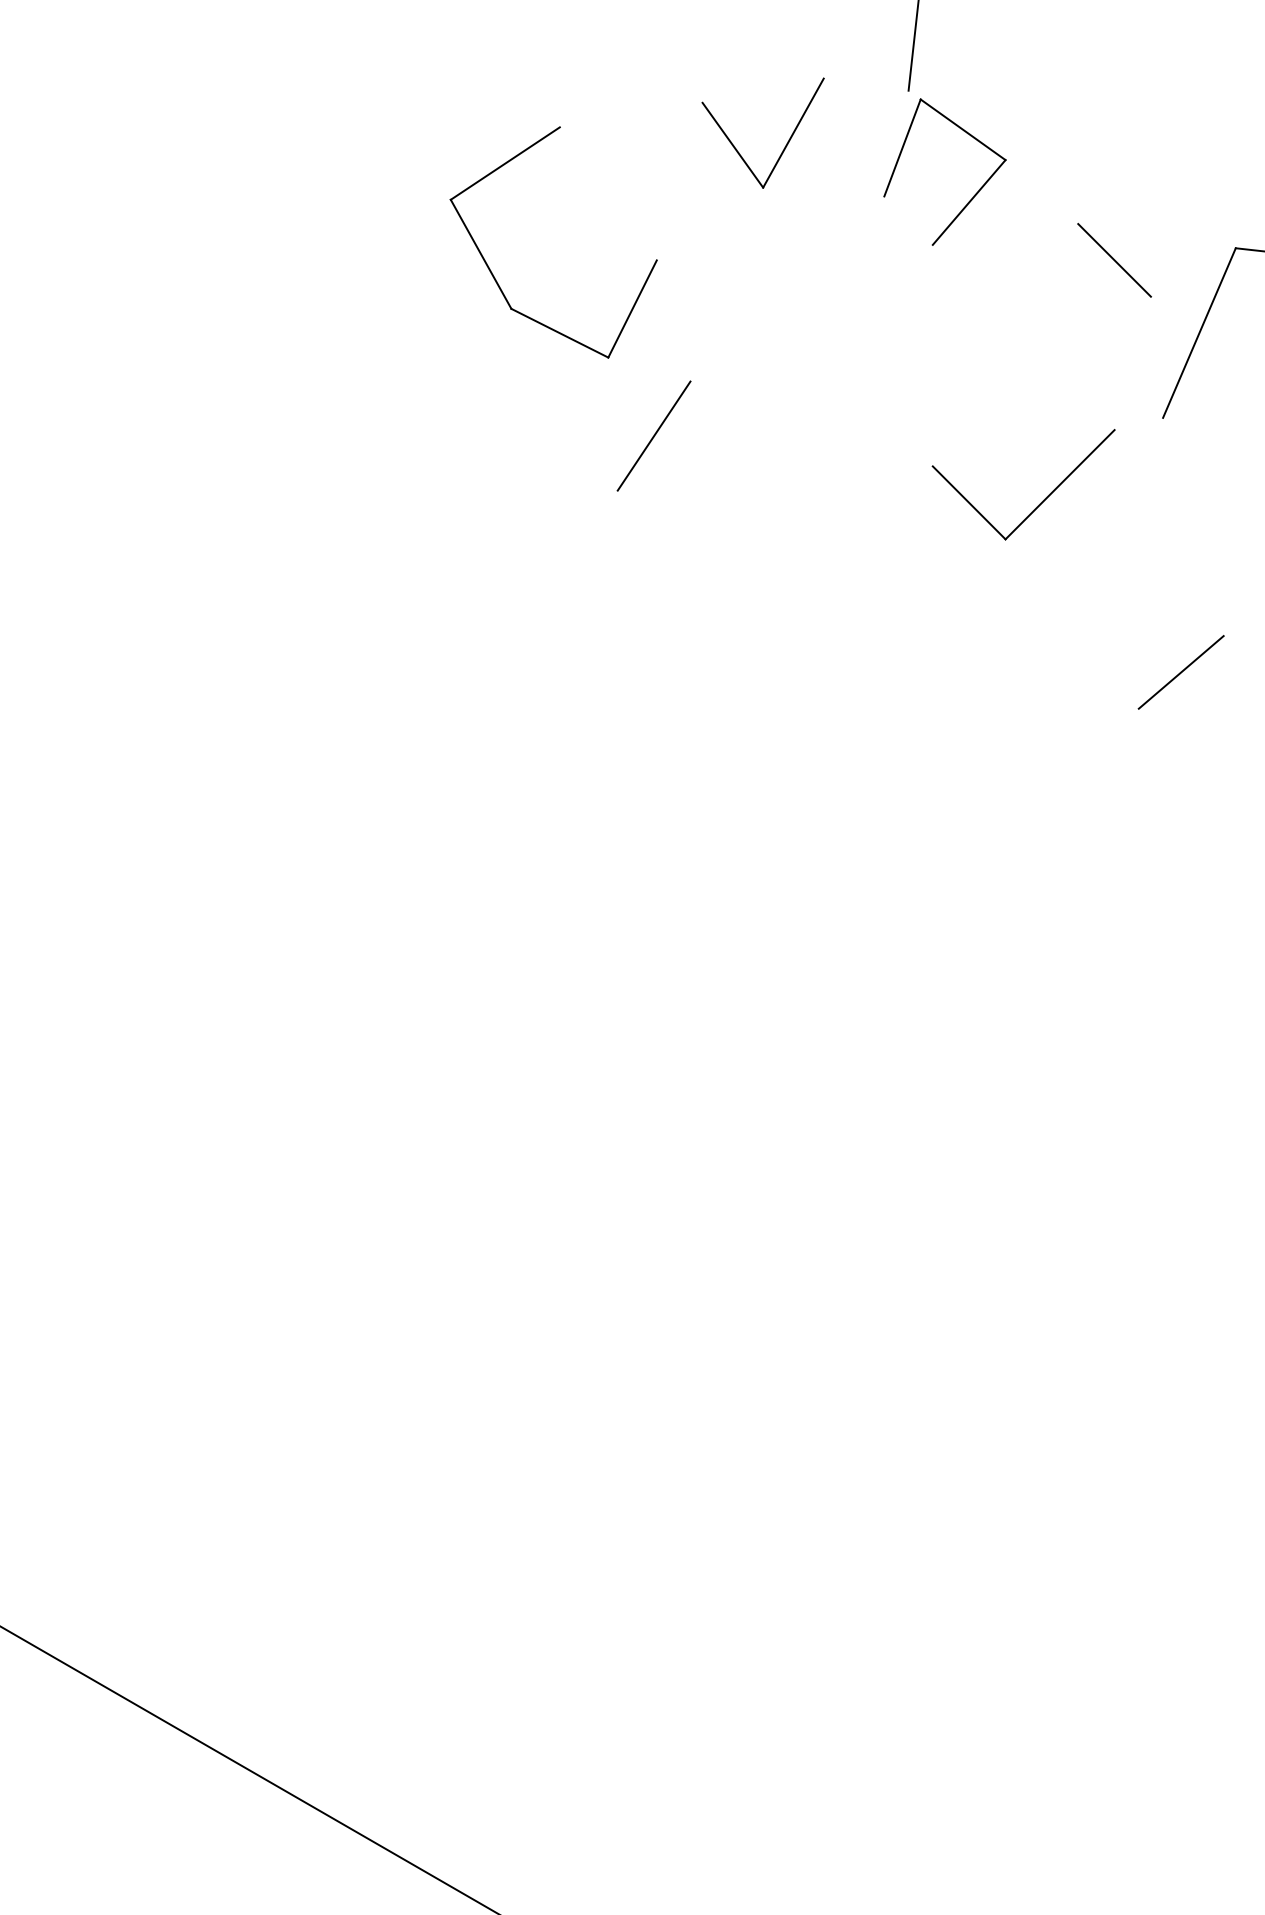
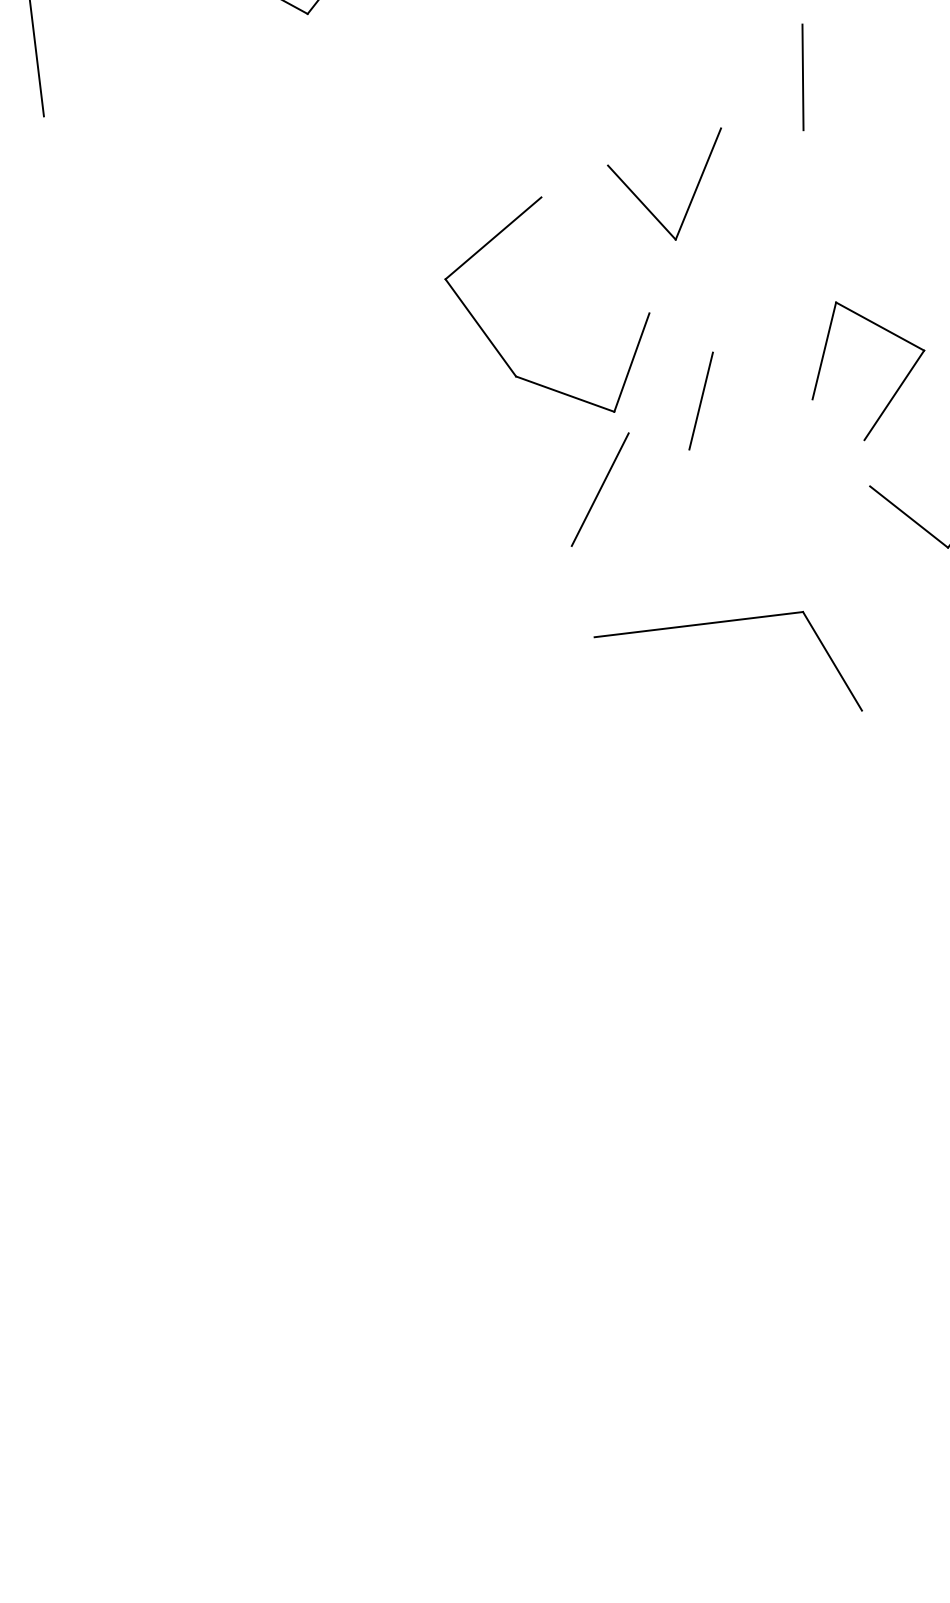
part: (973, 195) -> (897, 388), moved
part: (495, 277) -> (497, 348), moved
line: (769, 356) -> (701, 400), added
part: (763, 588) -> (722, 622), added

